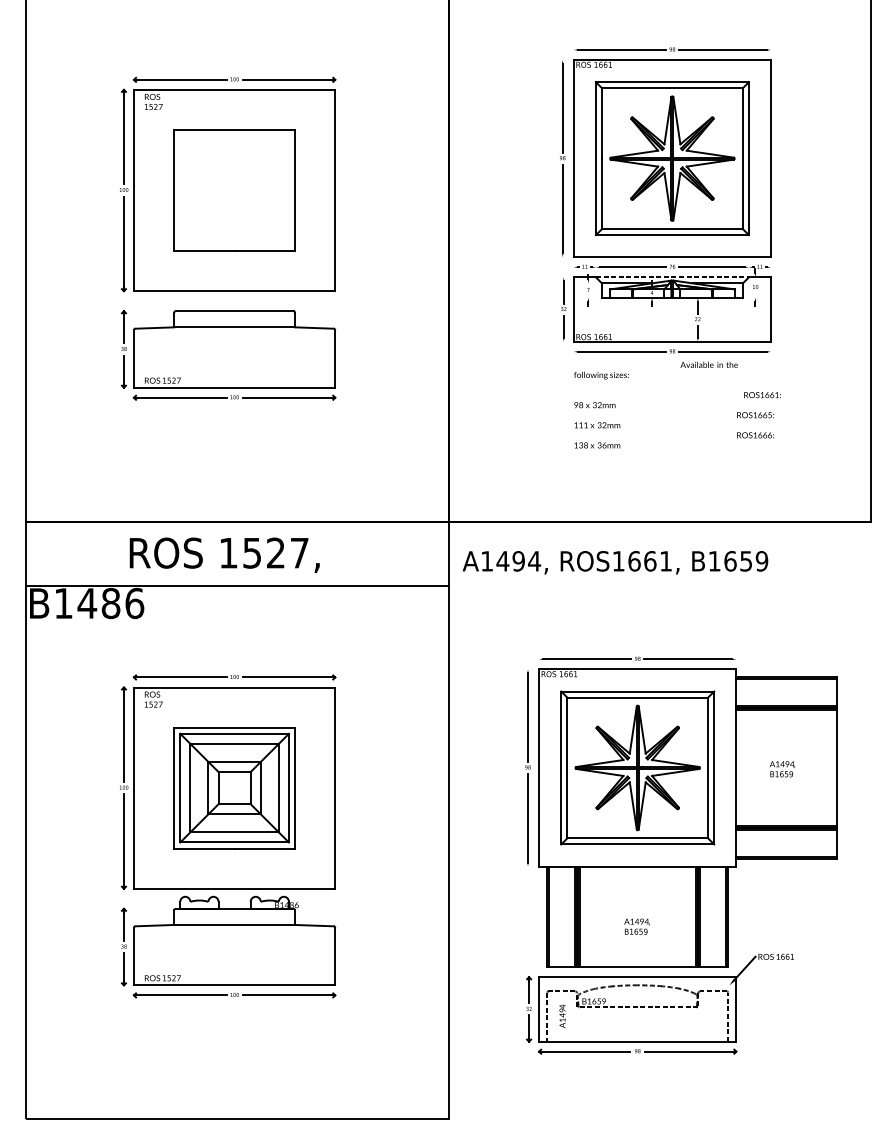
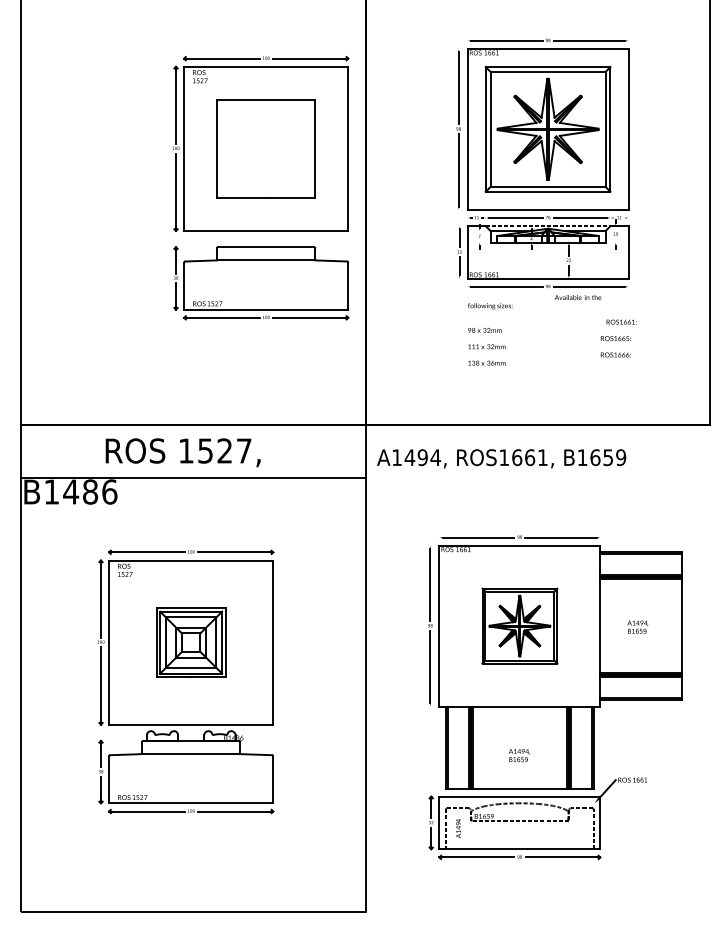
part: (228, 238) -> (261, 187), moved
part: (637, 767) -> (519, 625), size x0.6
part: (234, 788) -> (191, 642), size x0.7

